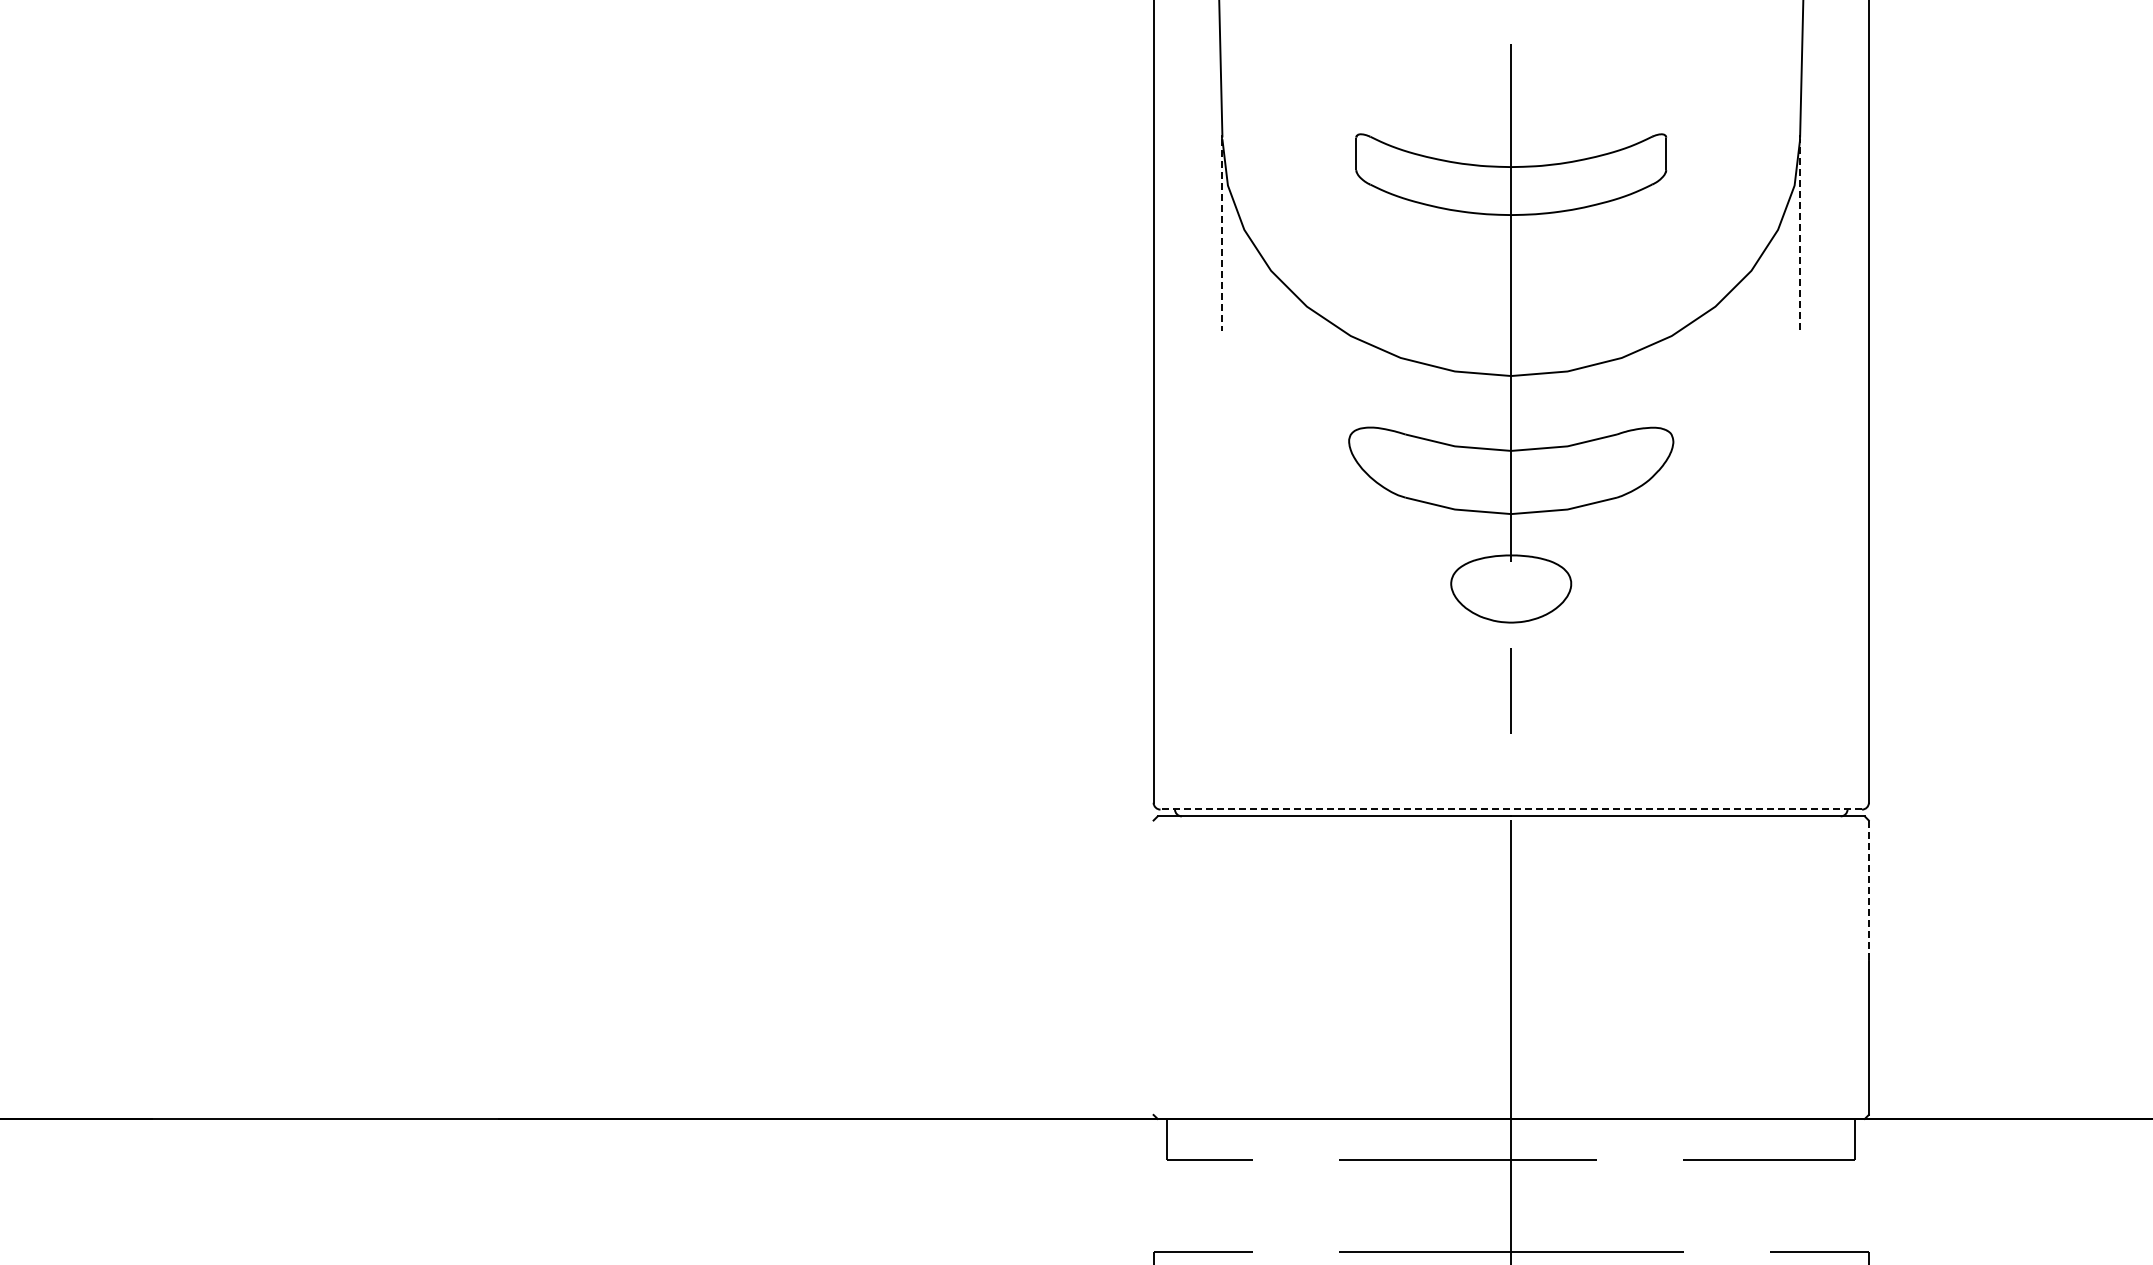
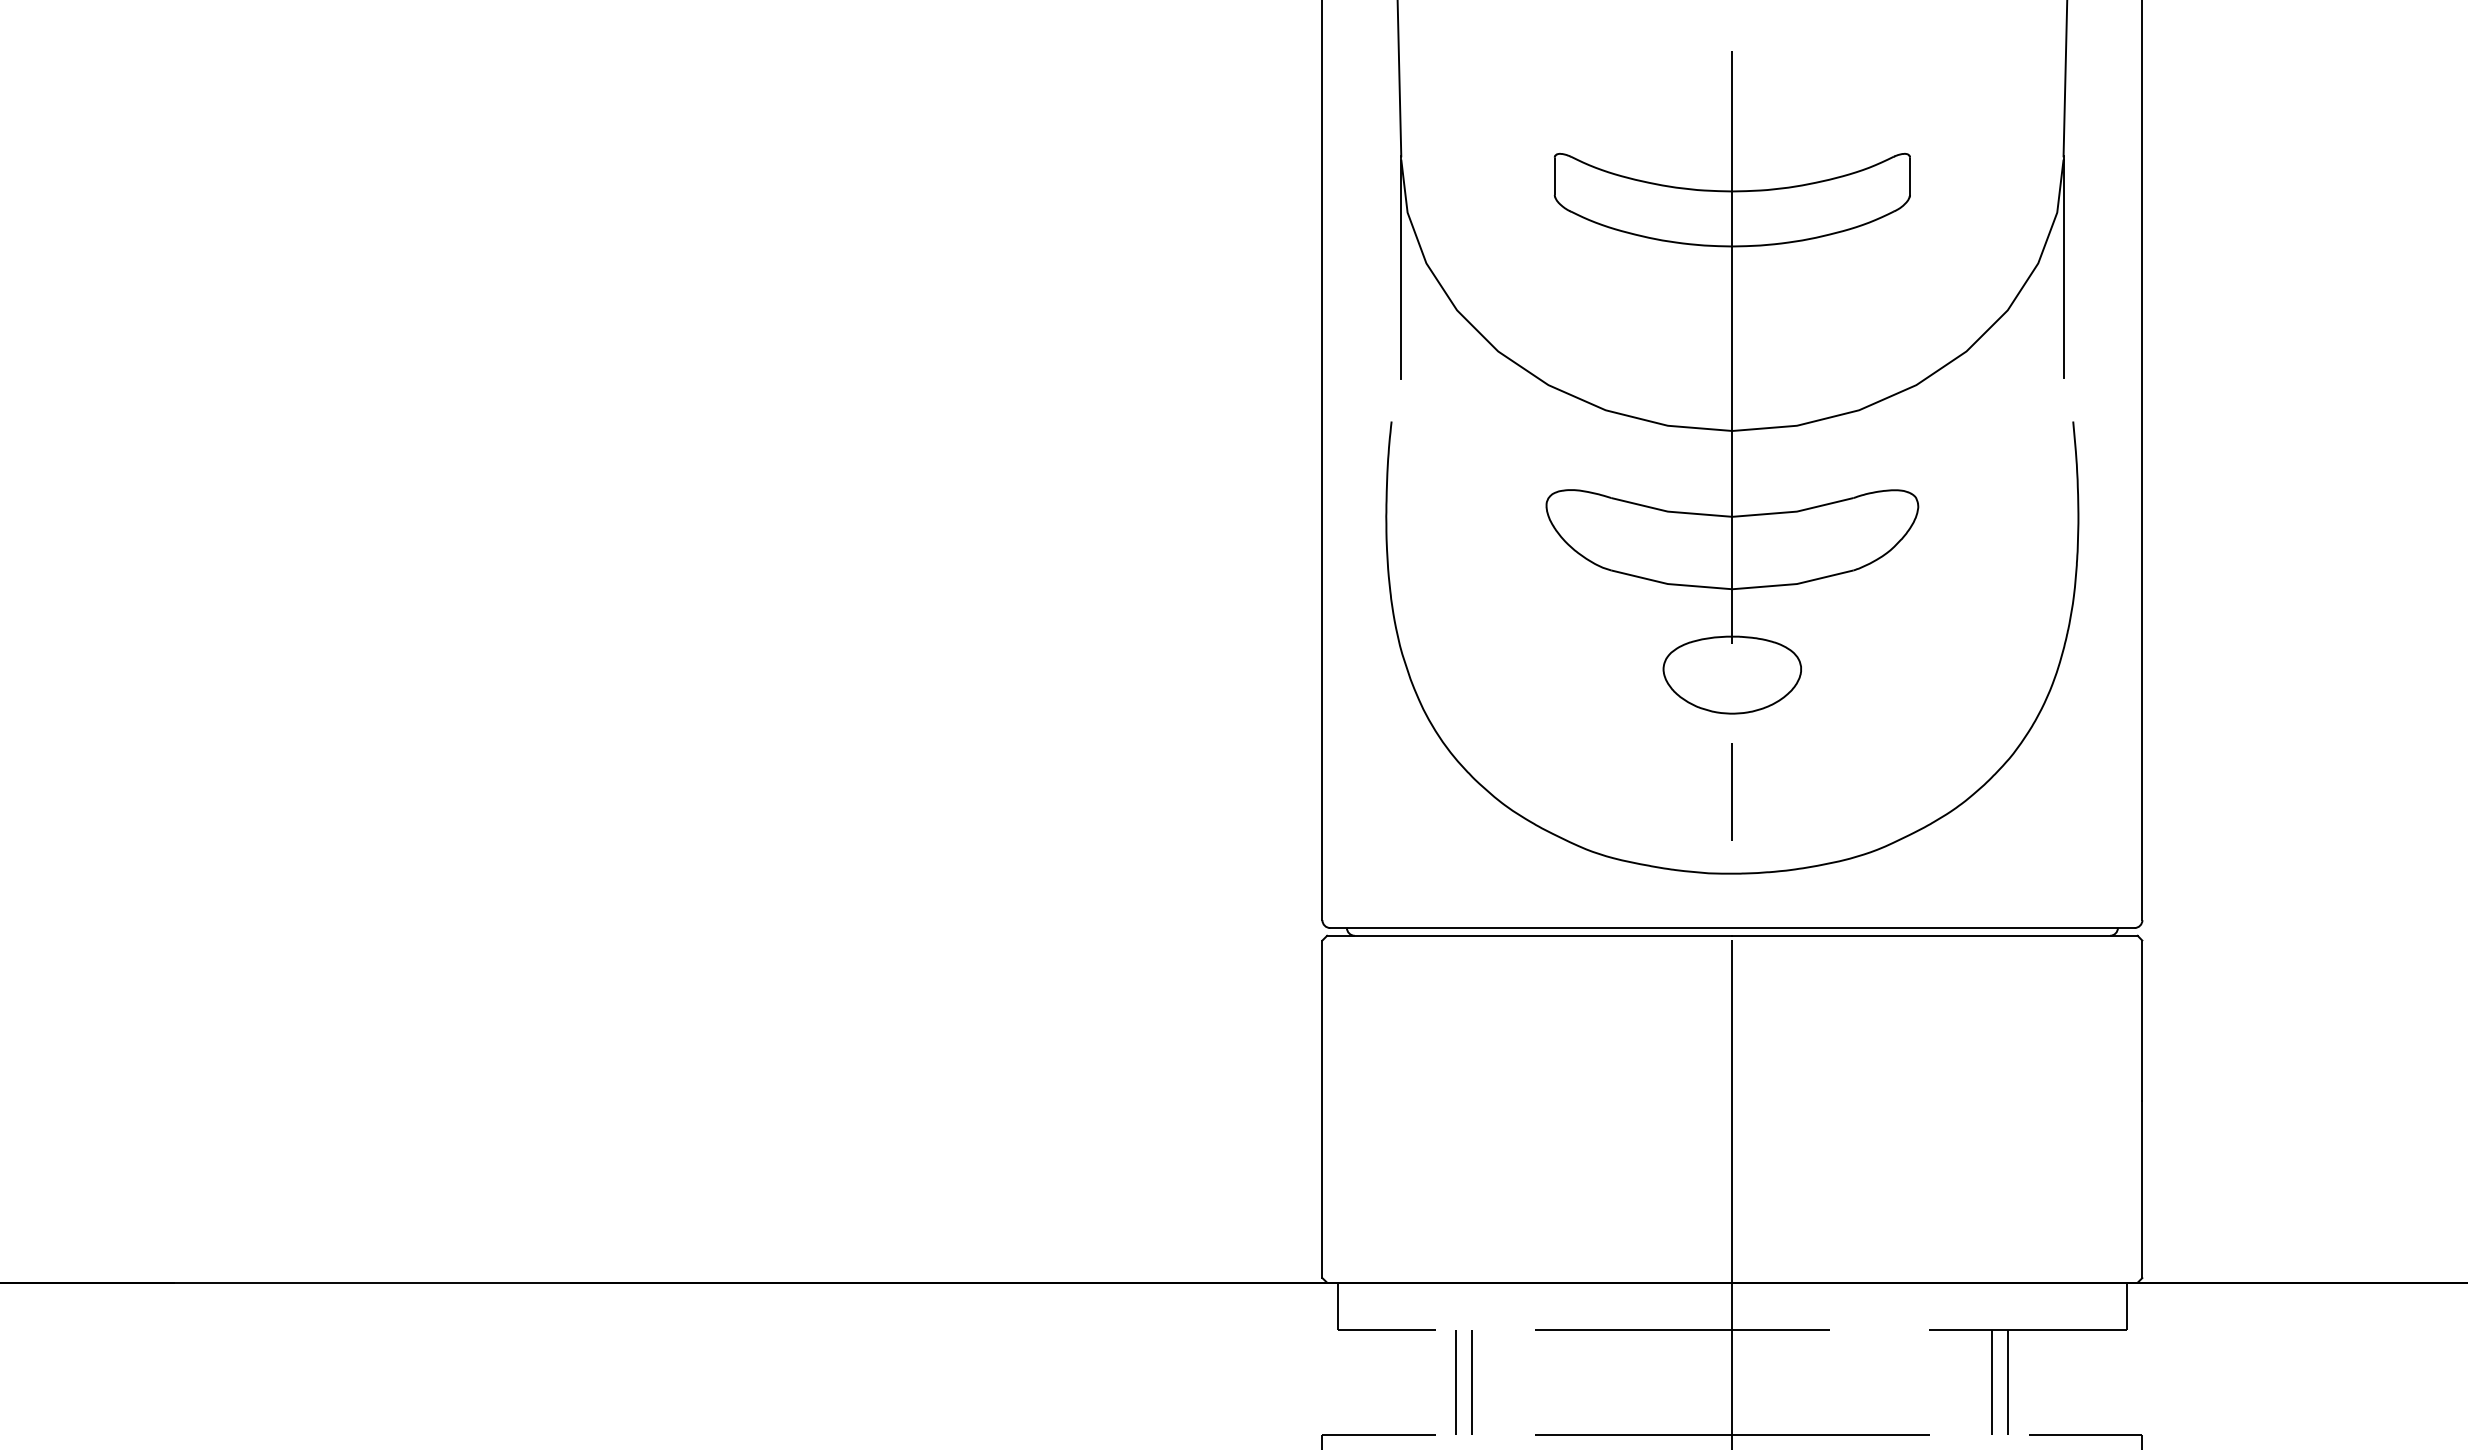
line: (1800, 233) -> (2063, 267), dashed -> solid
line: (1222, 235) -> (1401, 269), dashed -> solid
curve: (1528, 760) -> (1752, 871), added
line: (1511, 809) -> (1732, 927), dashed -> solid
line: (1868, 891) -> (2141, 1021), dashed -> solid
line: (1153, 967) -> (1322, 1109), added
line: (1270, 1205) -> (1456, 1381), added
line: (1284, 1205) -> (1472, 1381), added
line: (1737, 1205) -> (1991, 1381), added
line: (1752, 1205) -> (2008, 1381), added

